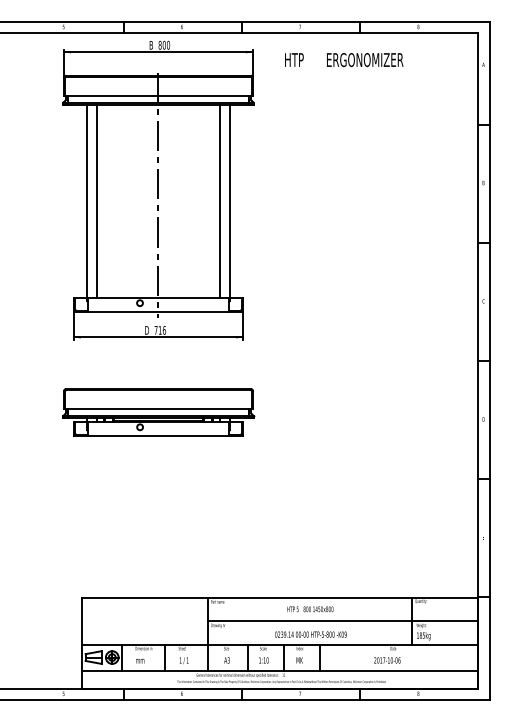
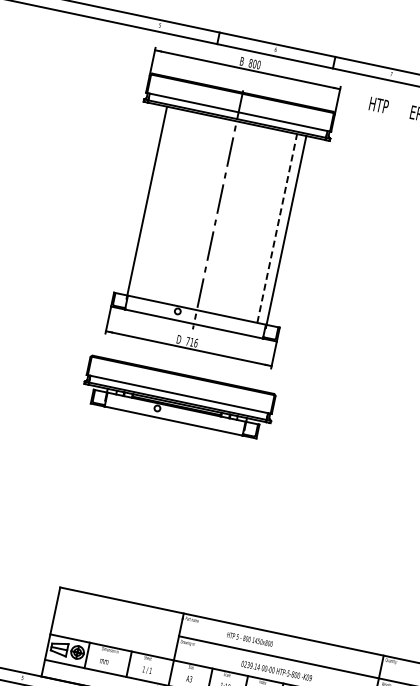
line: (96, 201) -> (156, 202), removed
line: (220, 201) -> (277, 228), solid -> dashed
part: (158, 412) -> (178, 397), moved
text: (310, 609) -> (250, 639), moved

